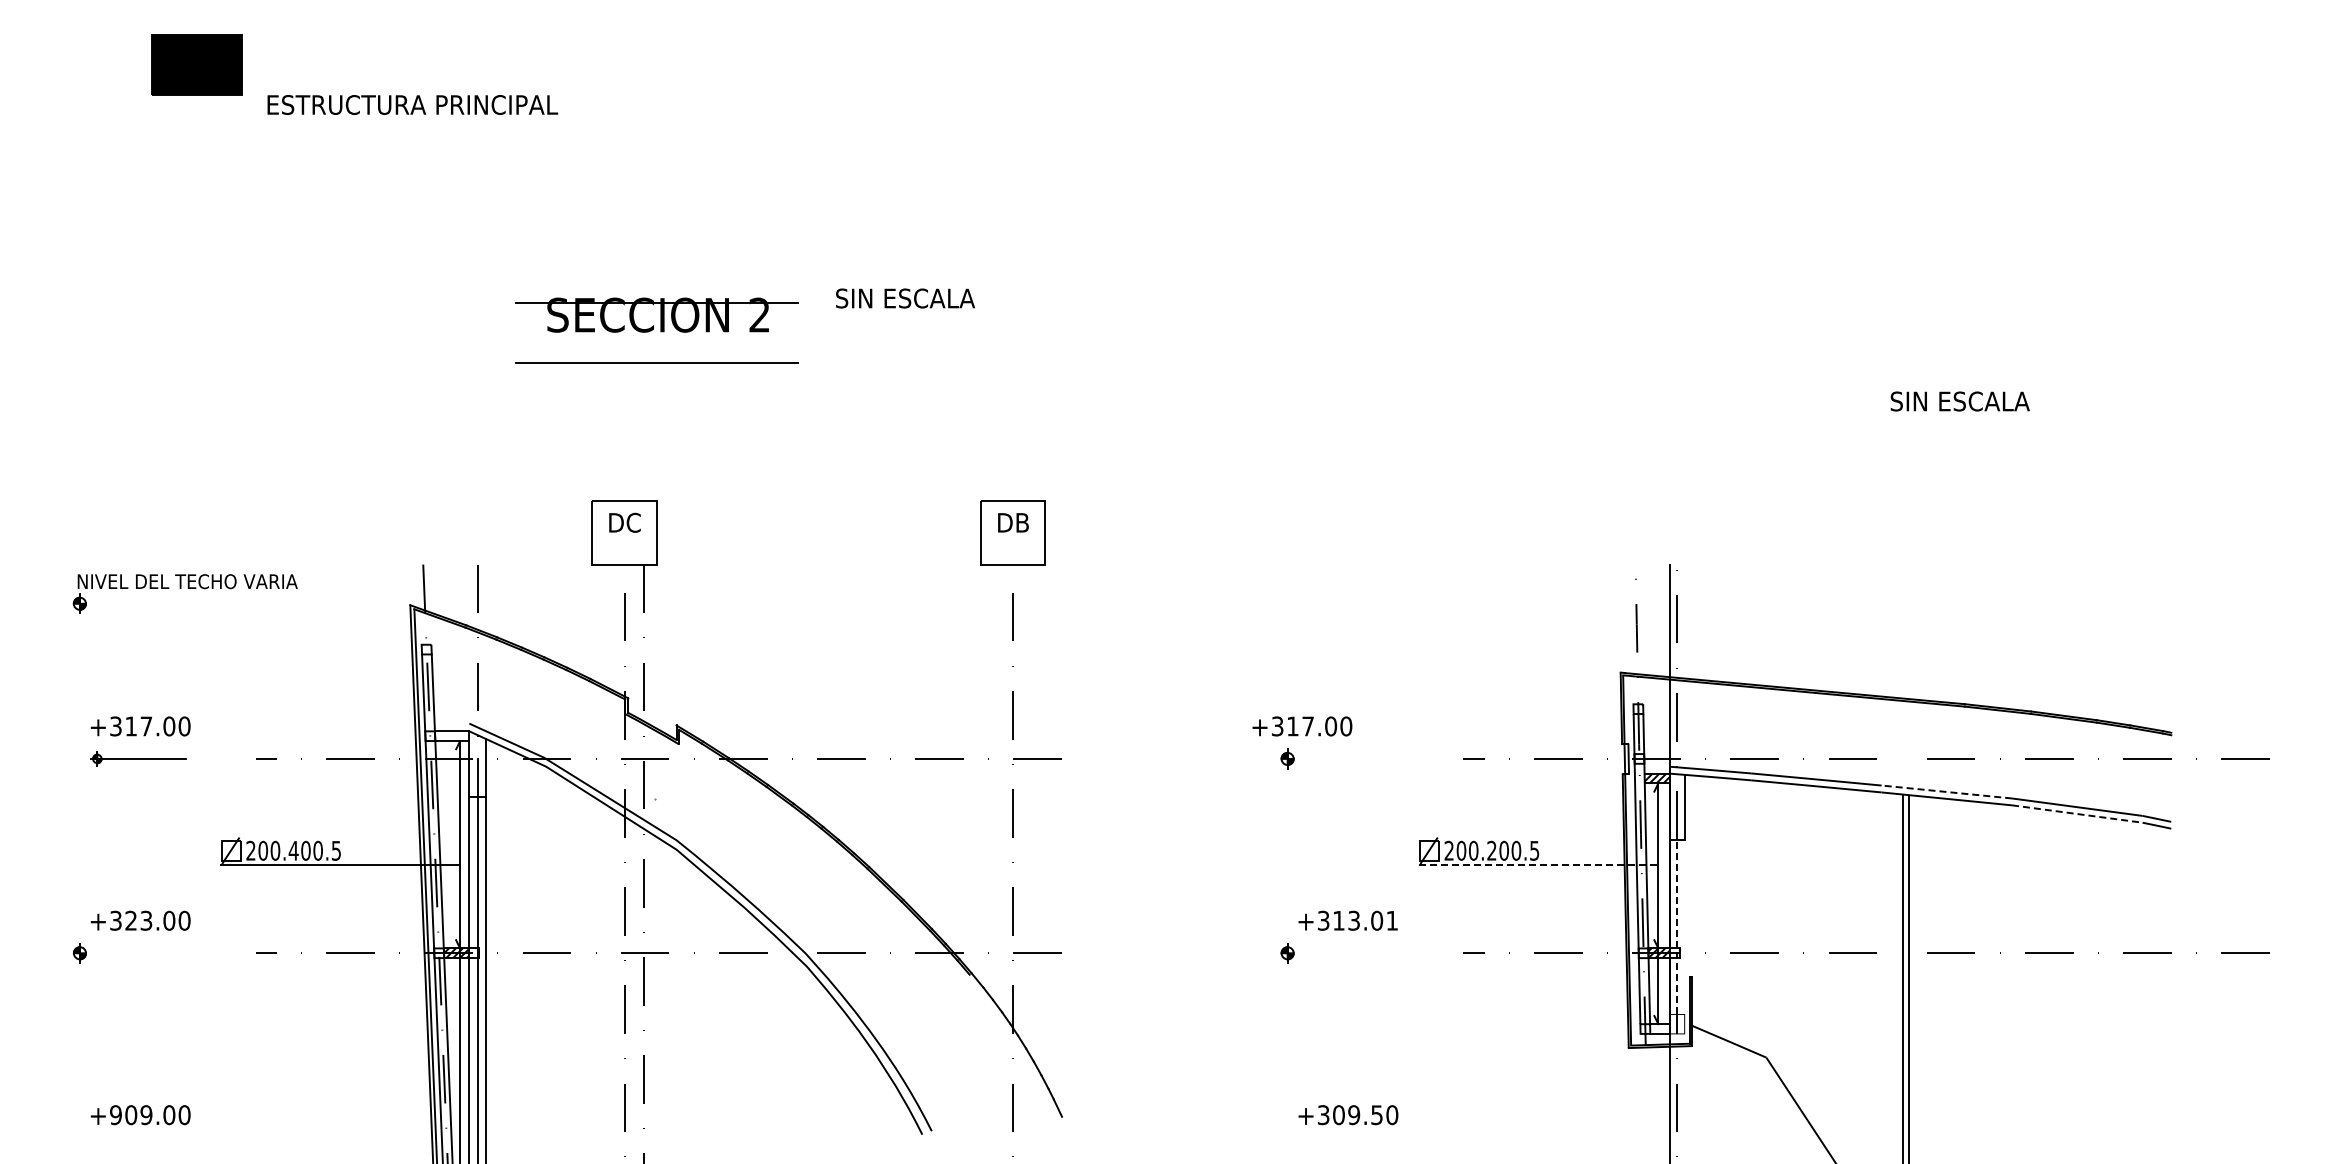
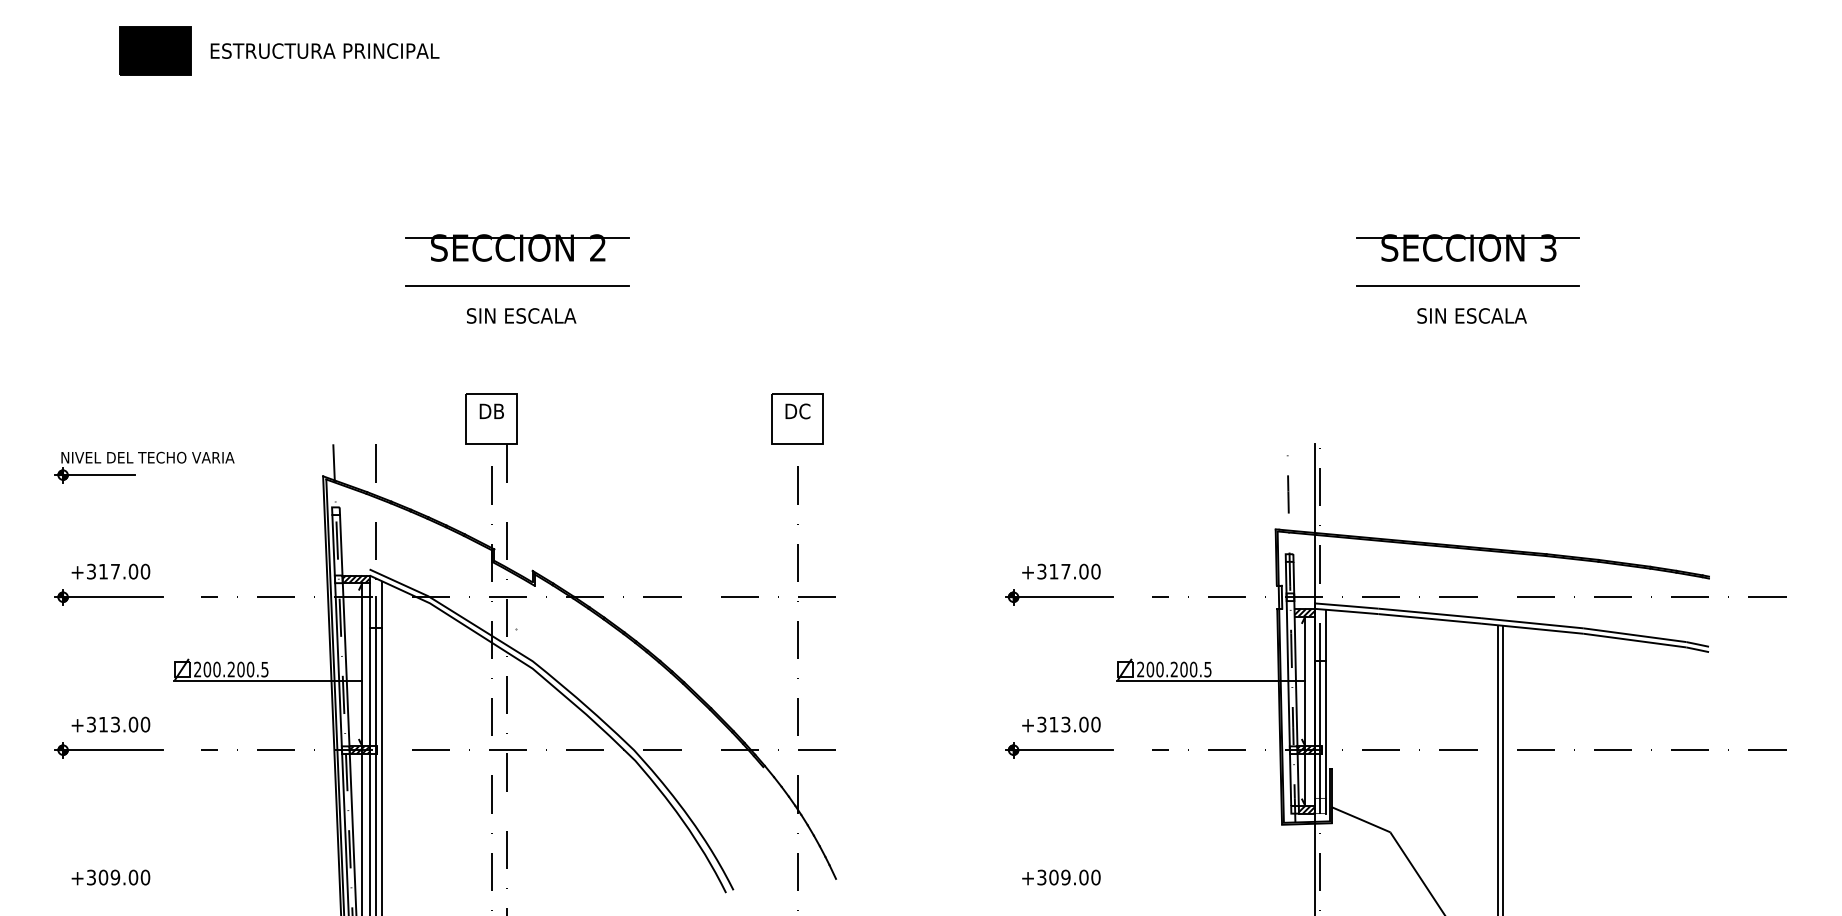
text: (412, 104) -> (324, 50), moved
text: (905, 298) -> (521, 315), moved
part: (1864, 314) -> (1467, 247), added
line: (1864, 363) -> (1467, 286), added
text: (1959, 401) -> (1471, 315), moved
text: (624, 522) -> (491, 411), DC -> DB
text: (1014, 522) -> (798, 411), DB -> DC
line: (120, 603) -> (95, 474), added
text: (1302, 726) -> (1061, 571), moved
hatch: (452, 736) -> (356, 579), added
part: (137, 758) -> (108, 596), size x1.43
line: (1345, 758) -> (1059, 596), added
line: (1946, 792) -> (1532, 623), dashed -> solid
line: (2077, 814) -> (1635, 640), dashed -> solid
text: (293, 850) -> (231, 669), 200.400.5 -> 200.200.5
line: (1538, 865) -> (1211, 681), dashed -> solid
text: (130, 920) -> (102, 724), +323.00 -> +313.00
text: (1392, 920) -> (1096, 724), +313.01 -> +313.00
line: (1677, 926) -> (1320, 729), dashed -> solid
line: (1684, 936) -> (1325, 736), added
line: (138, 953) -> (109, 750), added
line: (1345, 953) -> (1059, 750), added
hatch: (1660, 1028) -> (1307, 809), added
text: (115, 1114) -> (91, 877), +909.00 -> +309.00
text: (1377, 1115) -> (1084, 877), +309.50 -> +309.00

